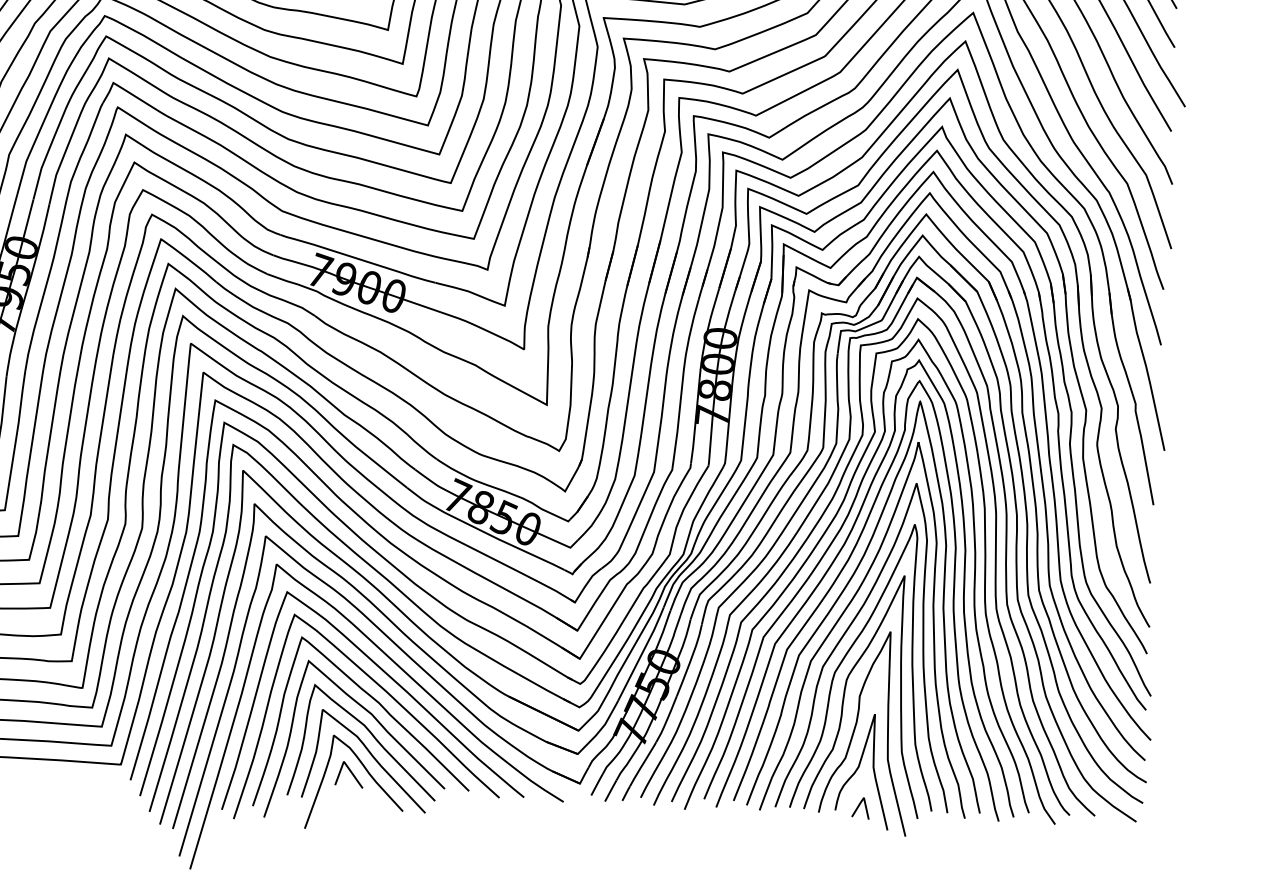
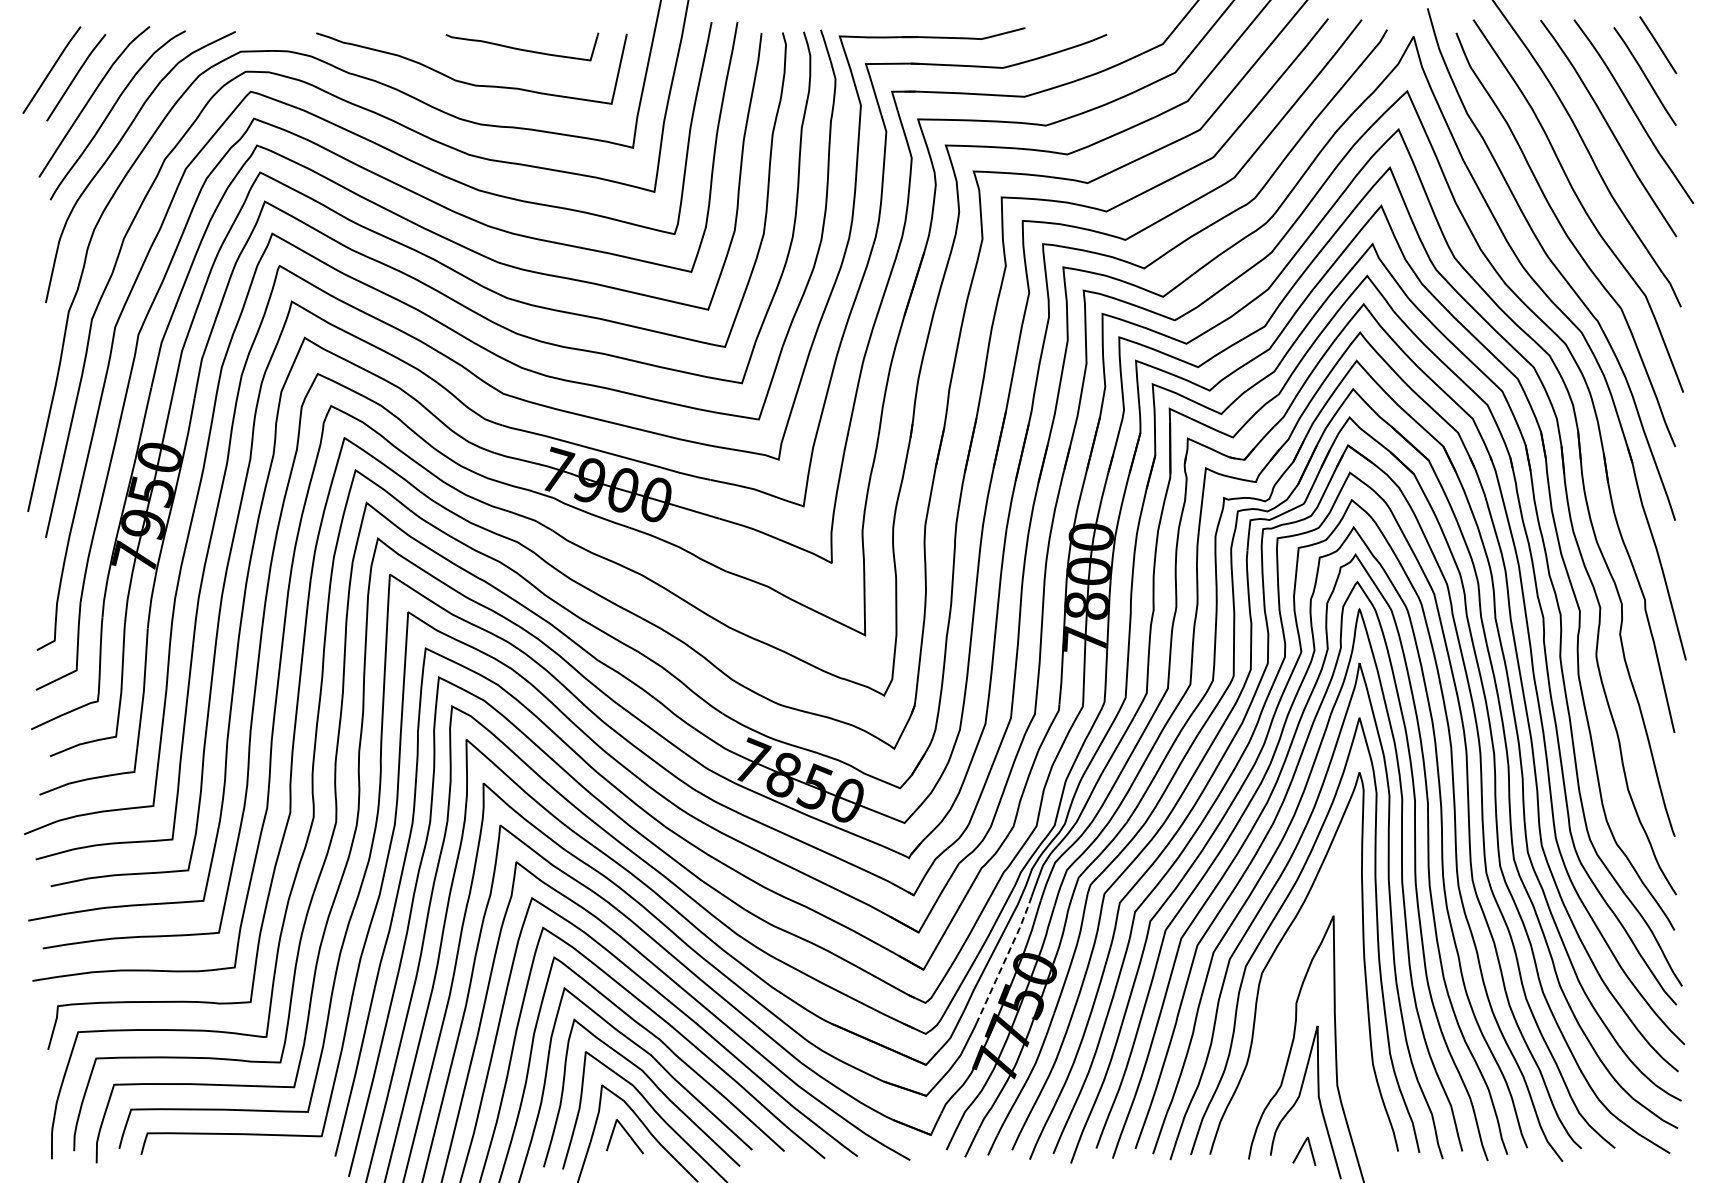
line: (641, 653) -> (1005, 959), solid -> dashed
curve: (845, 689) -> (1277, 995), removed

